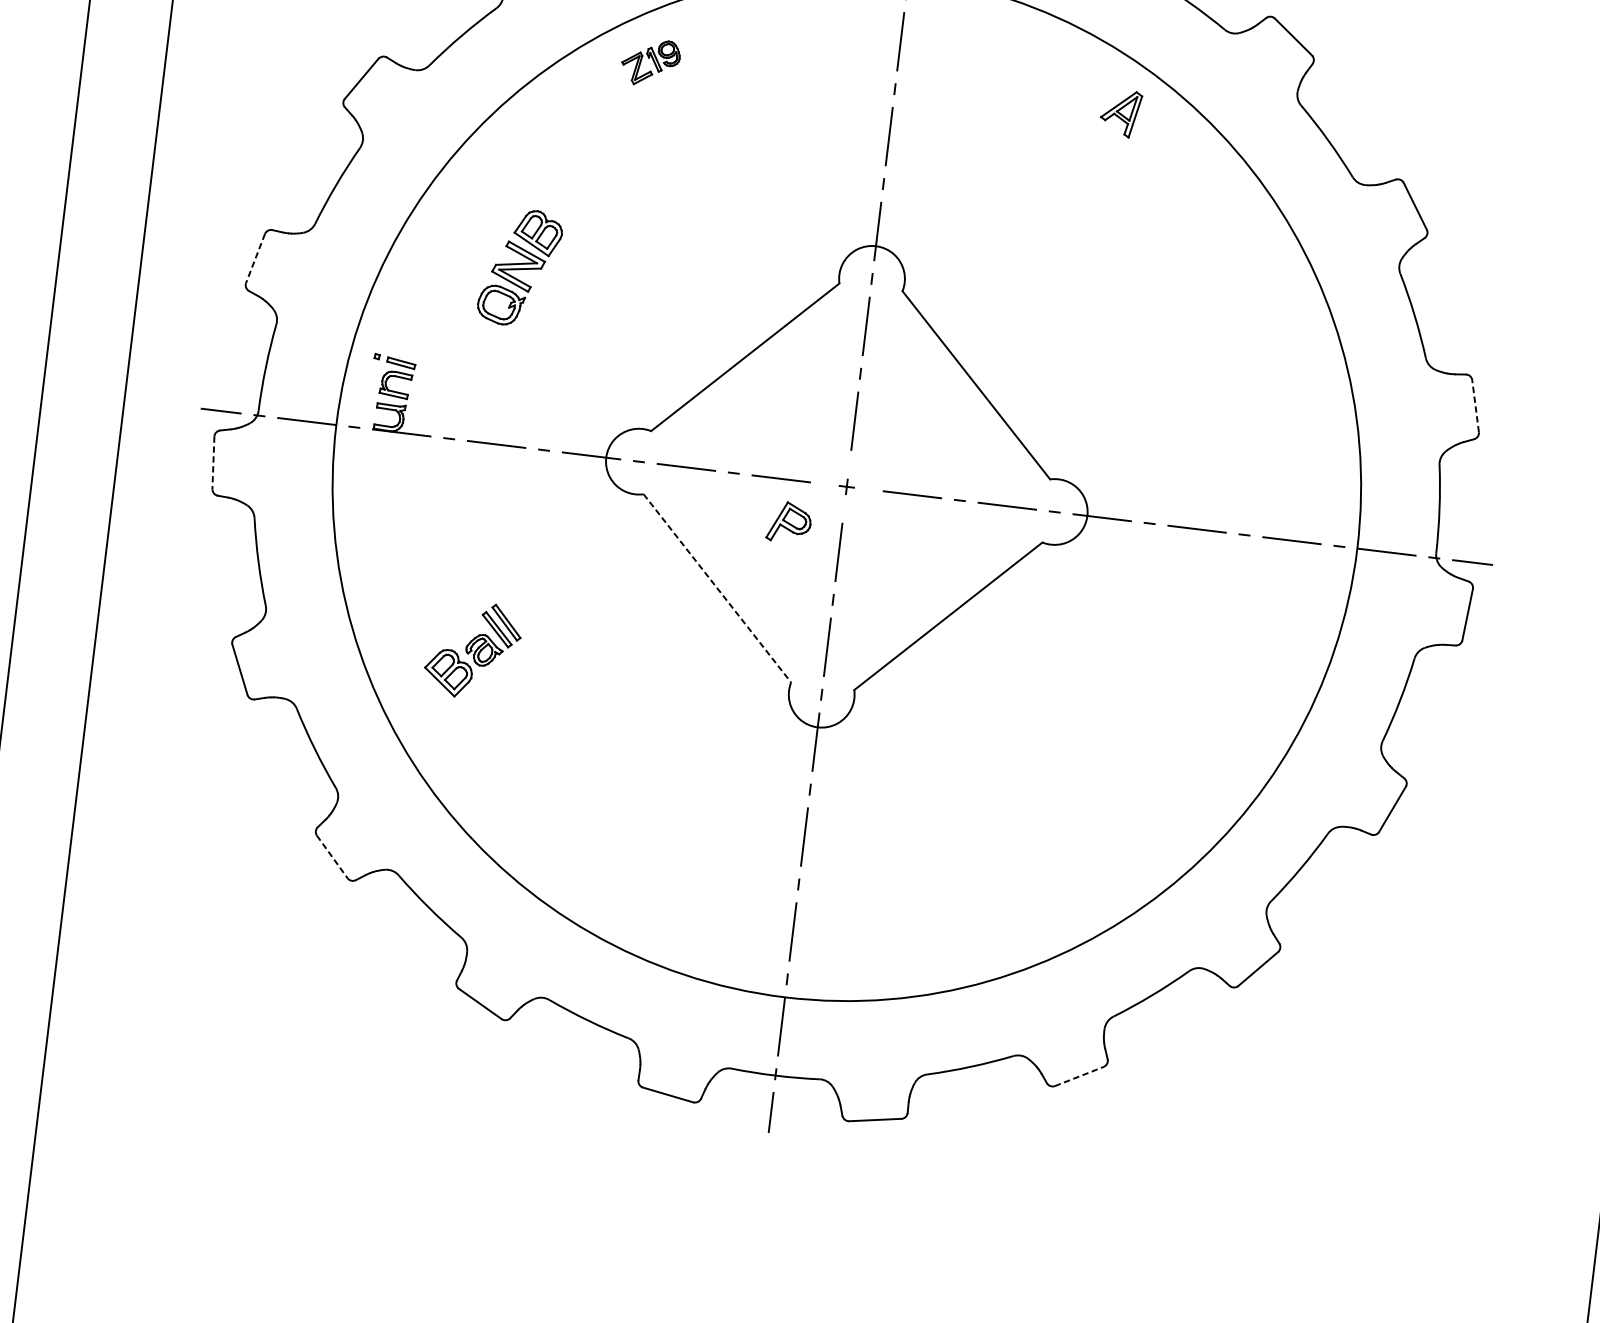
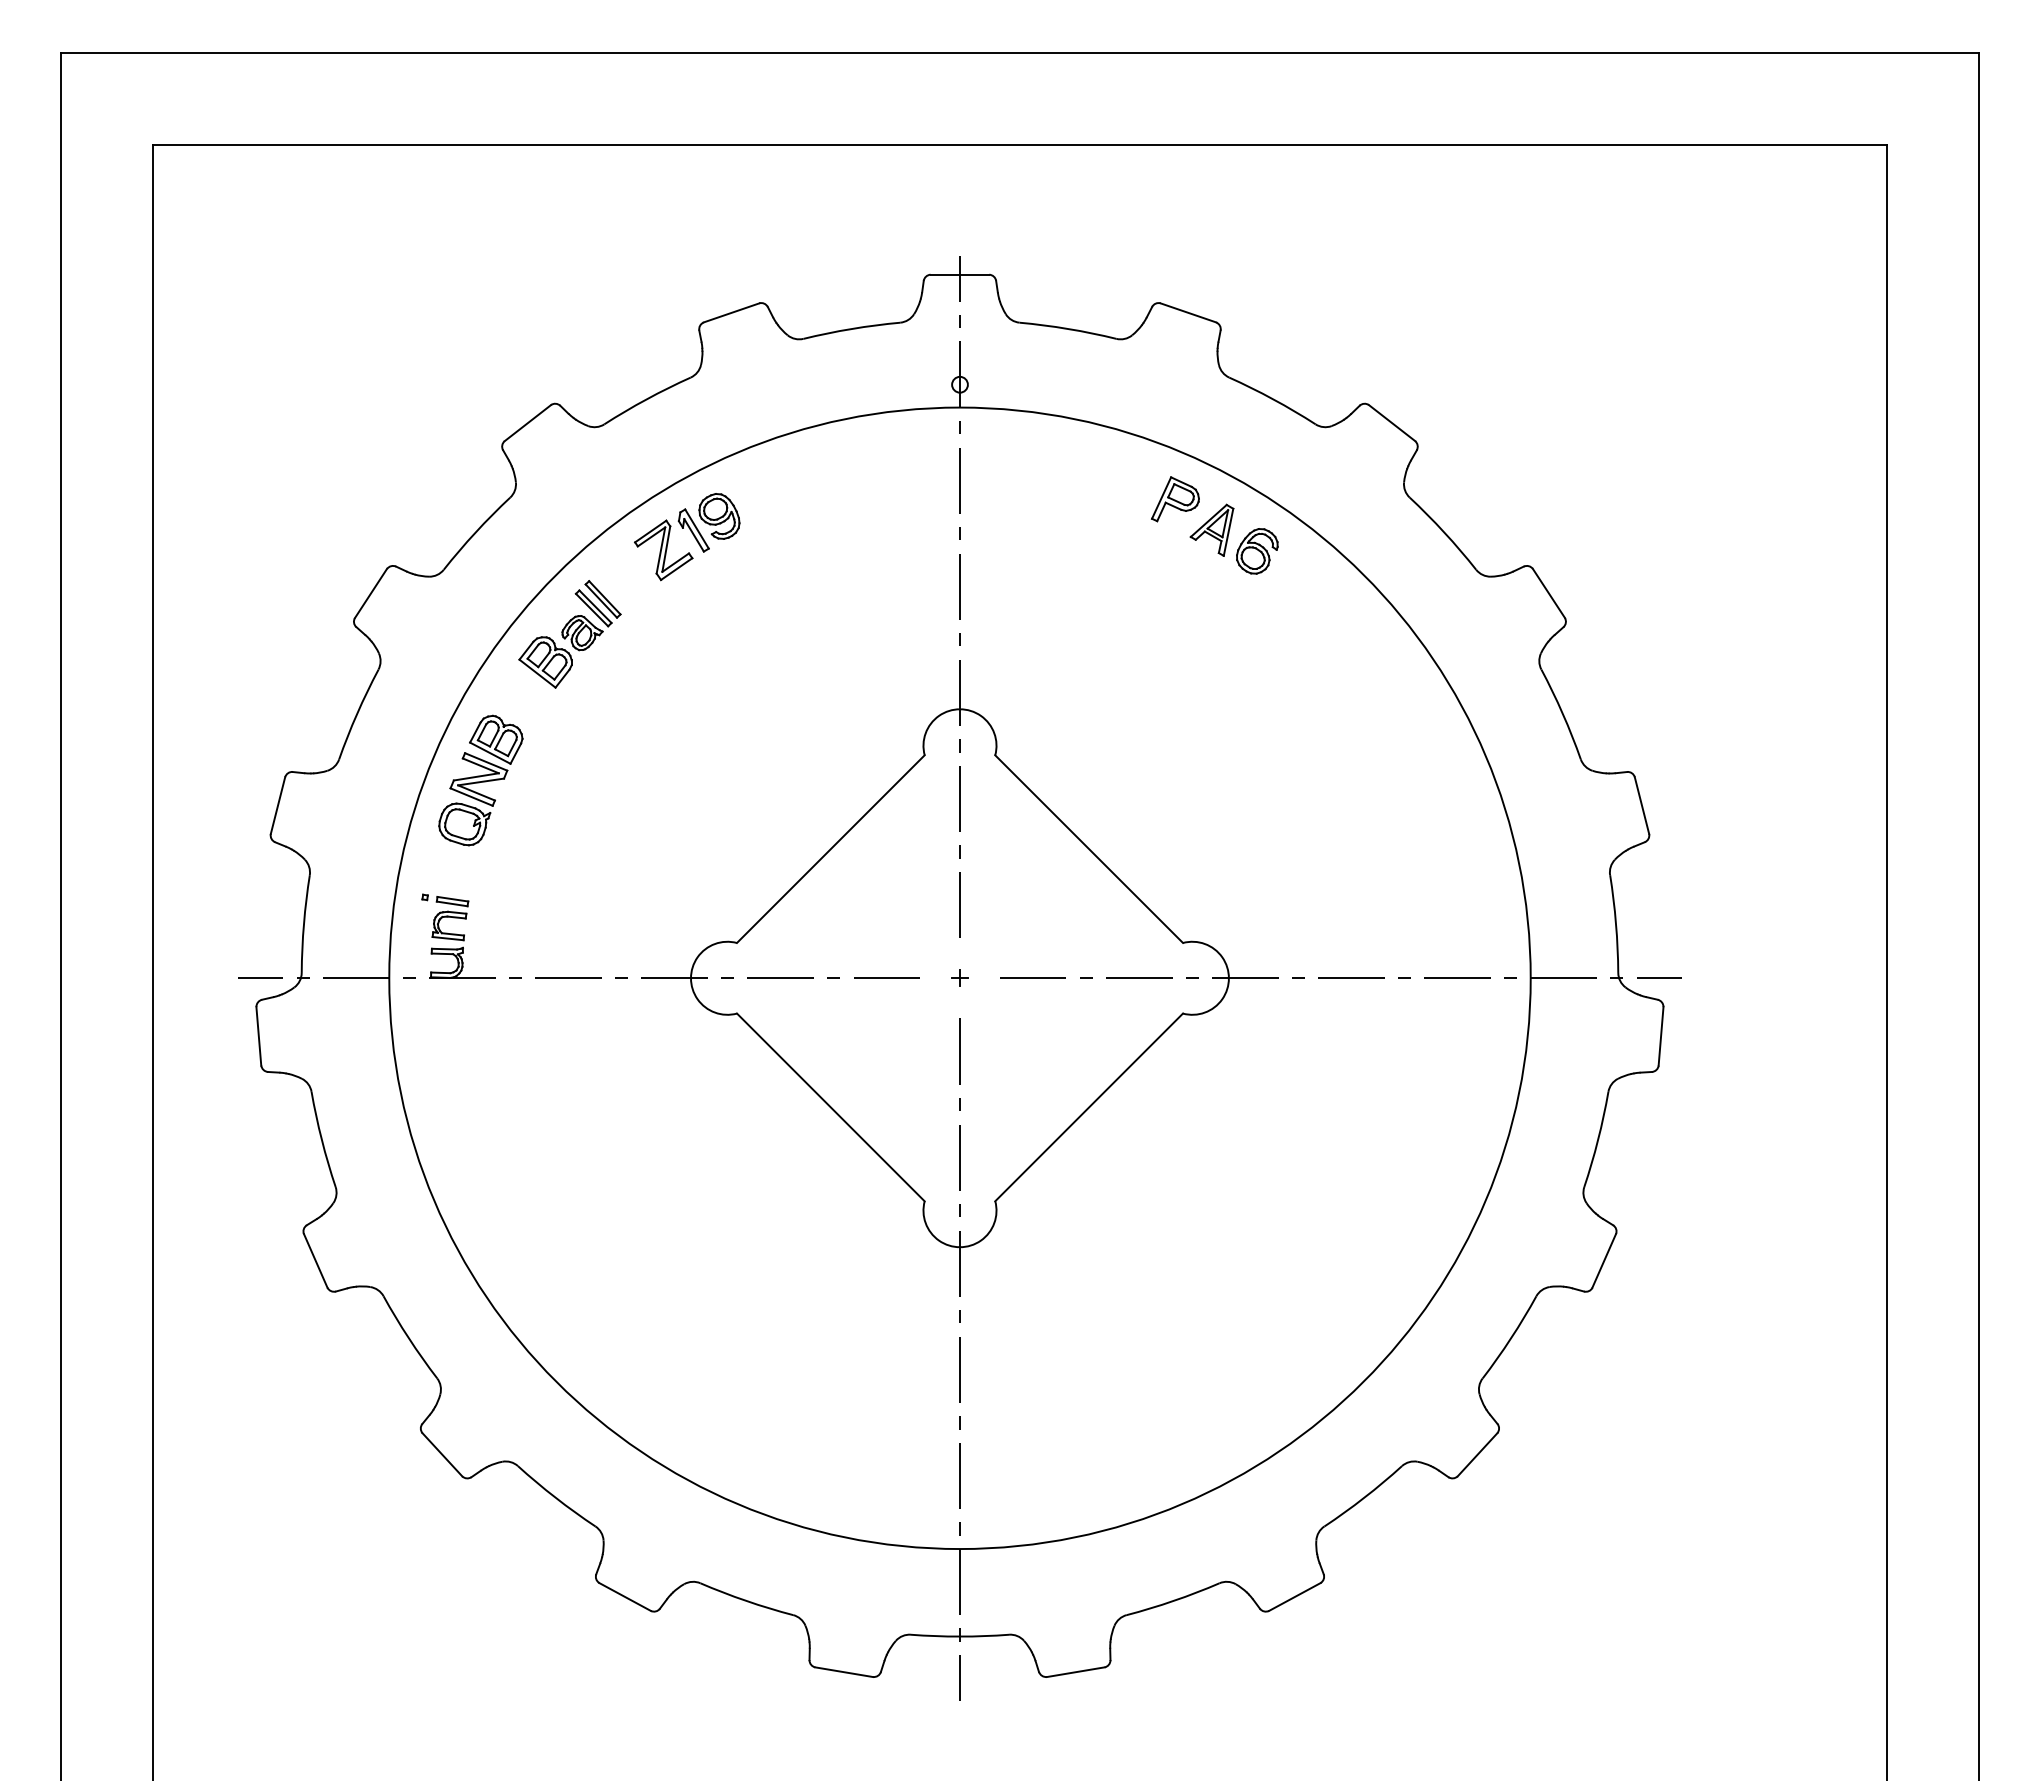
part: (650, 63) -> (687, 537), size x1.67
part: (1159, 137) -> (1257, 551), added
line: (254, 259) -> (277, 806), dashed -> solid
part: (519, 267) -> (480, 780), moved
line: (1475, 406) -> (1641, 805), dashed -> solid
line: (213, 462) -> (258, 1036), dashed -> solid
part: (789, 522) -> (1175, 499), moved
line: (717, 588) -> (830, 1107), dashed -> solid
part: (472, 650) -> (569, 634), moved
line: (332, 857) -> (442, 1455), dashed -> solid
line: (1080, 1076) -> (1295, 1596), dashed -> solid

